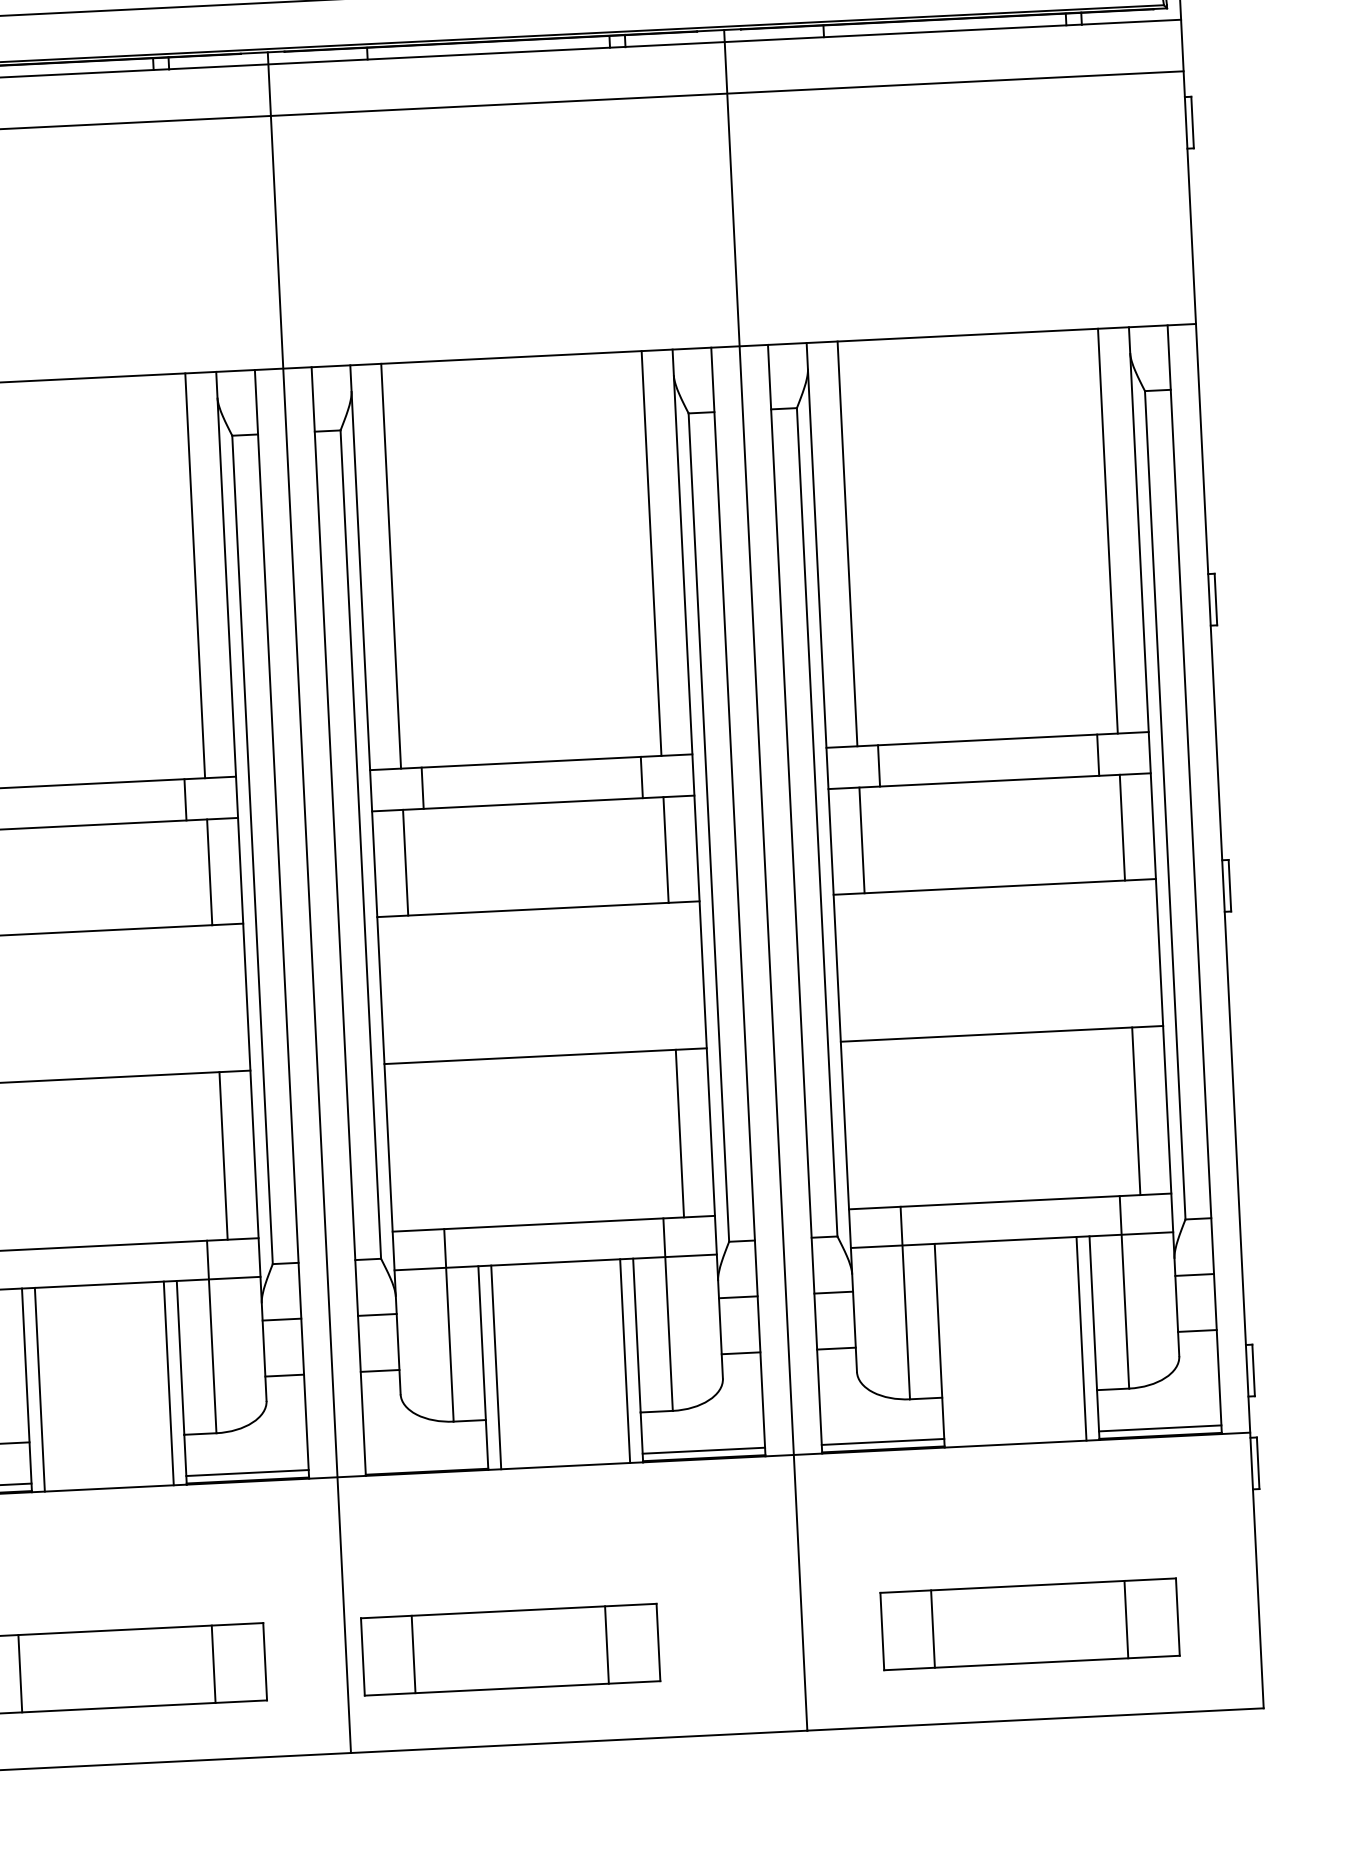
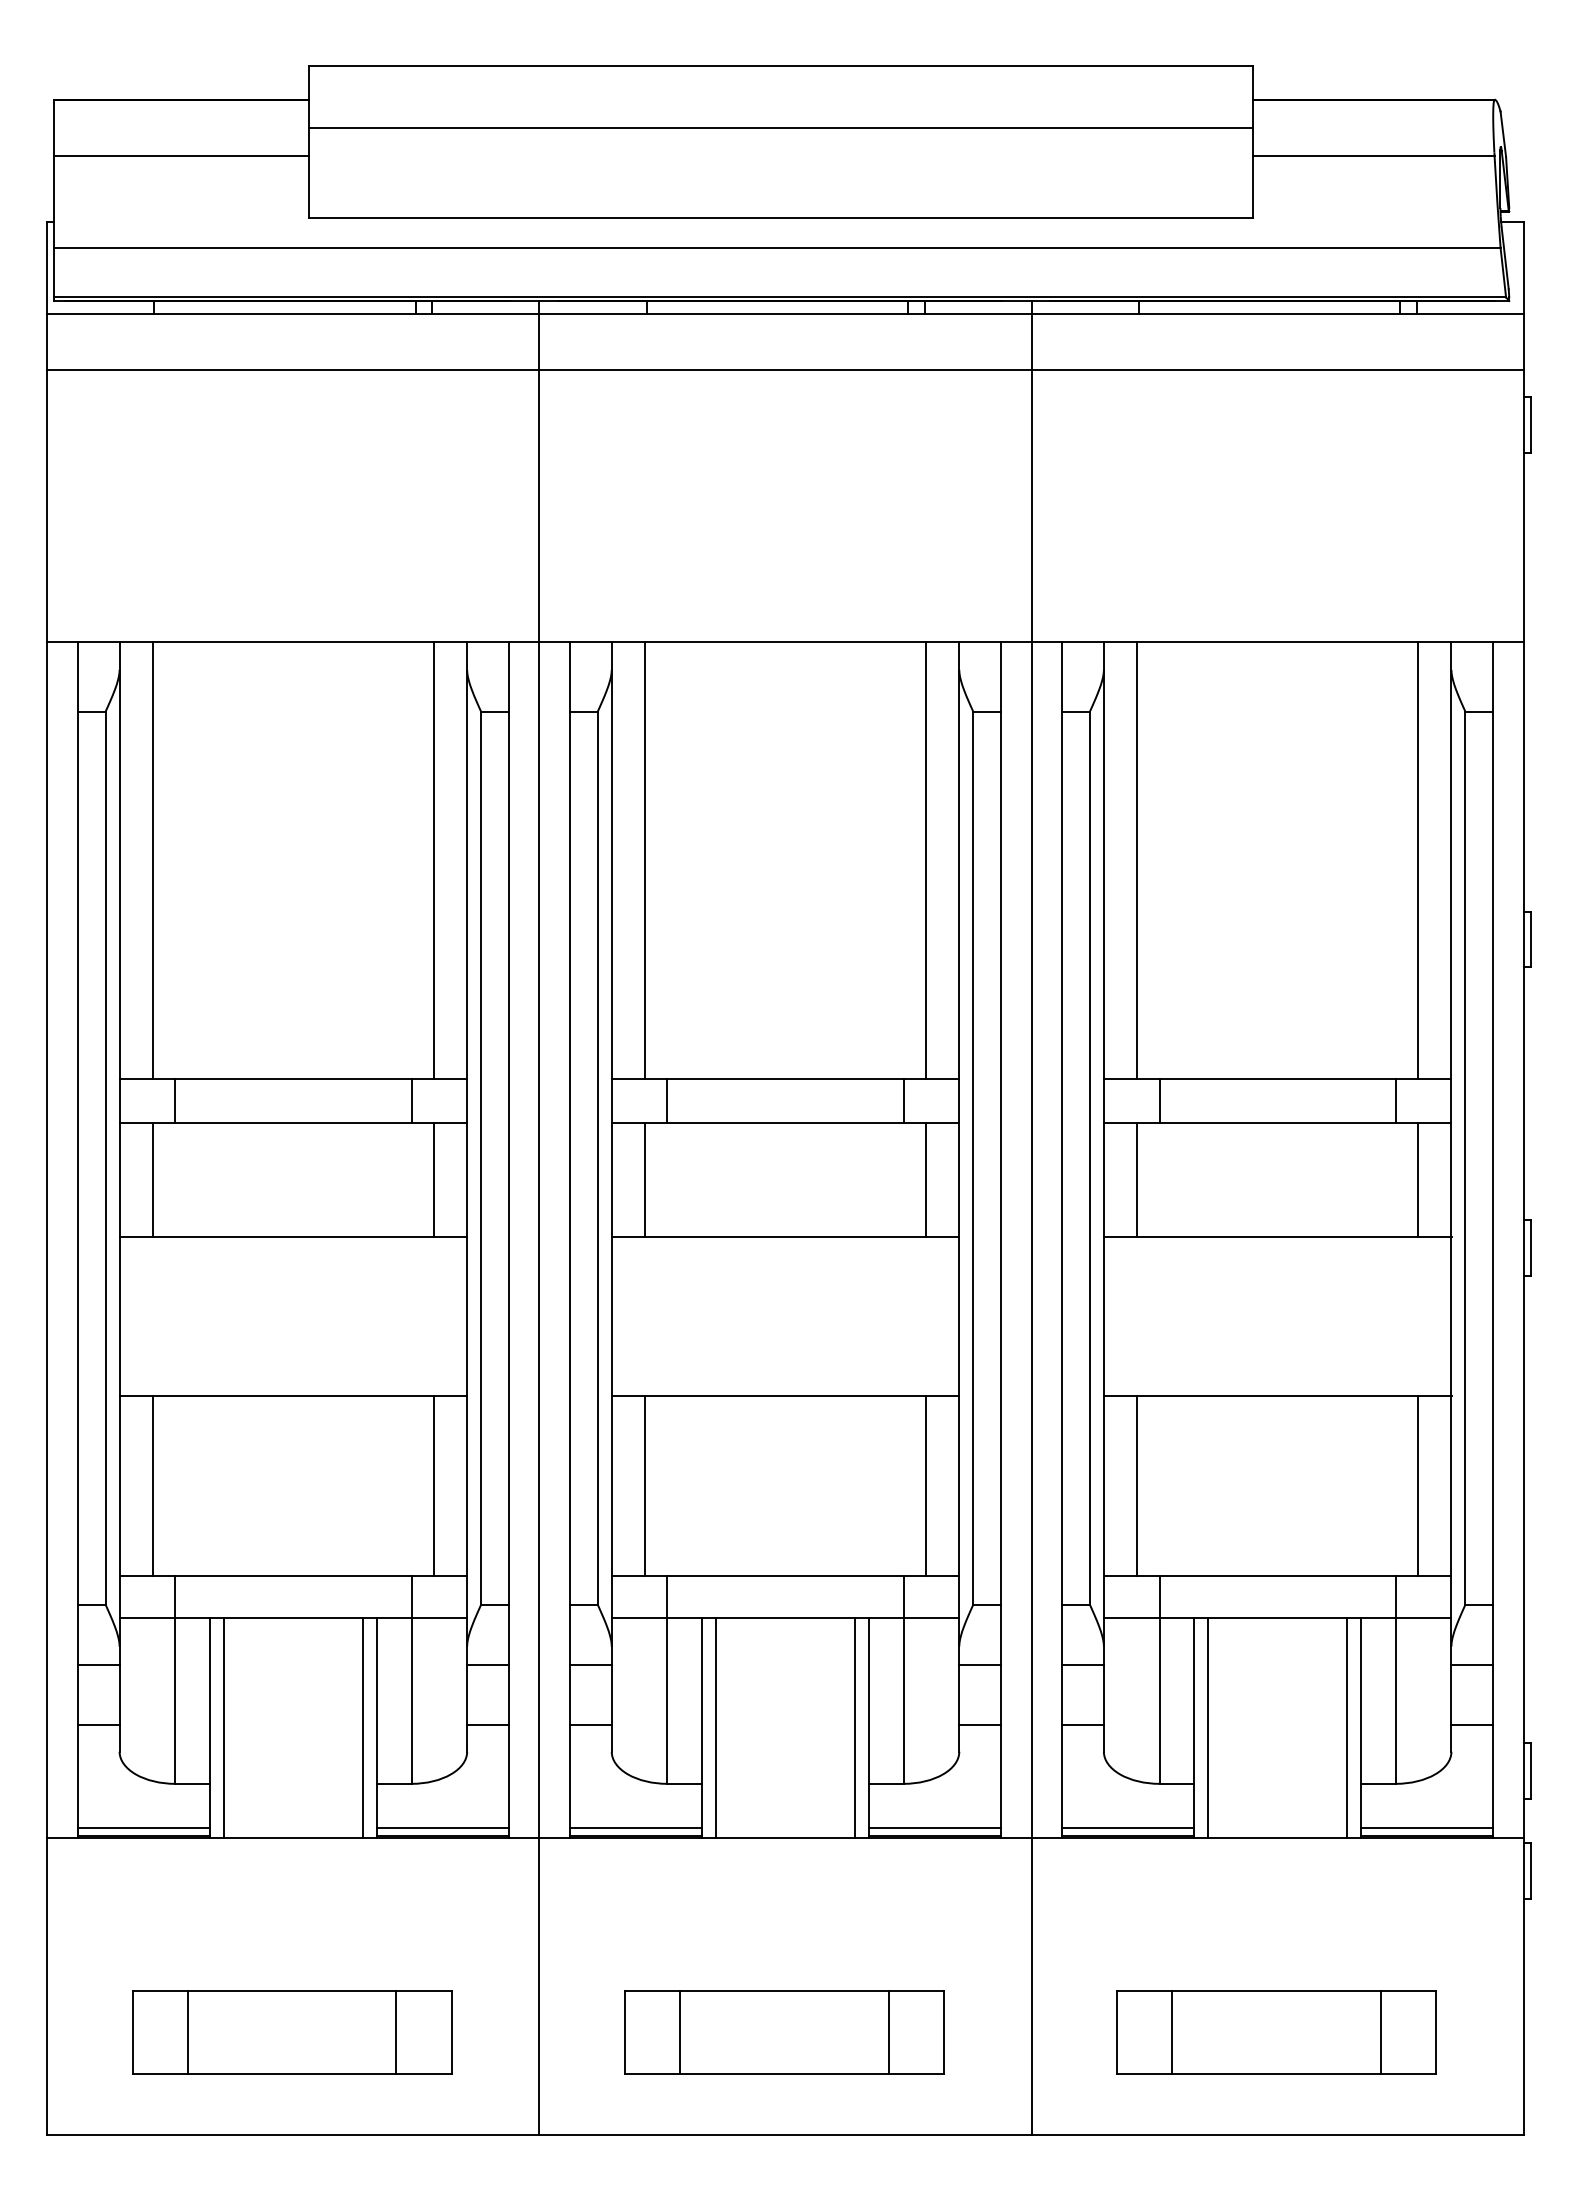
line: (876, 1123) -> (1137, 1485), added
line: (419, 1145) -> (645, 1485), added
line: (952, 1344) -> (1208, 1727), added
line: (427, 1464) -> (636, 1828), added
part: (510, 1649) -> (784, 2032), moved

